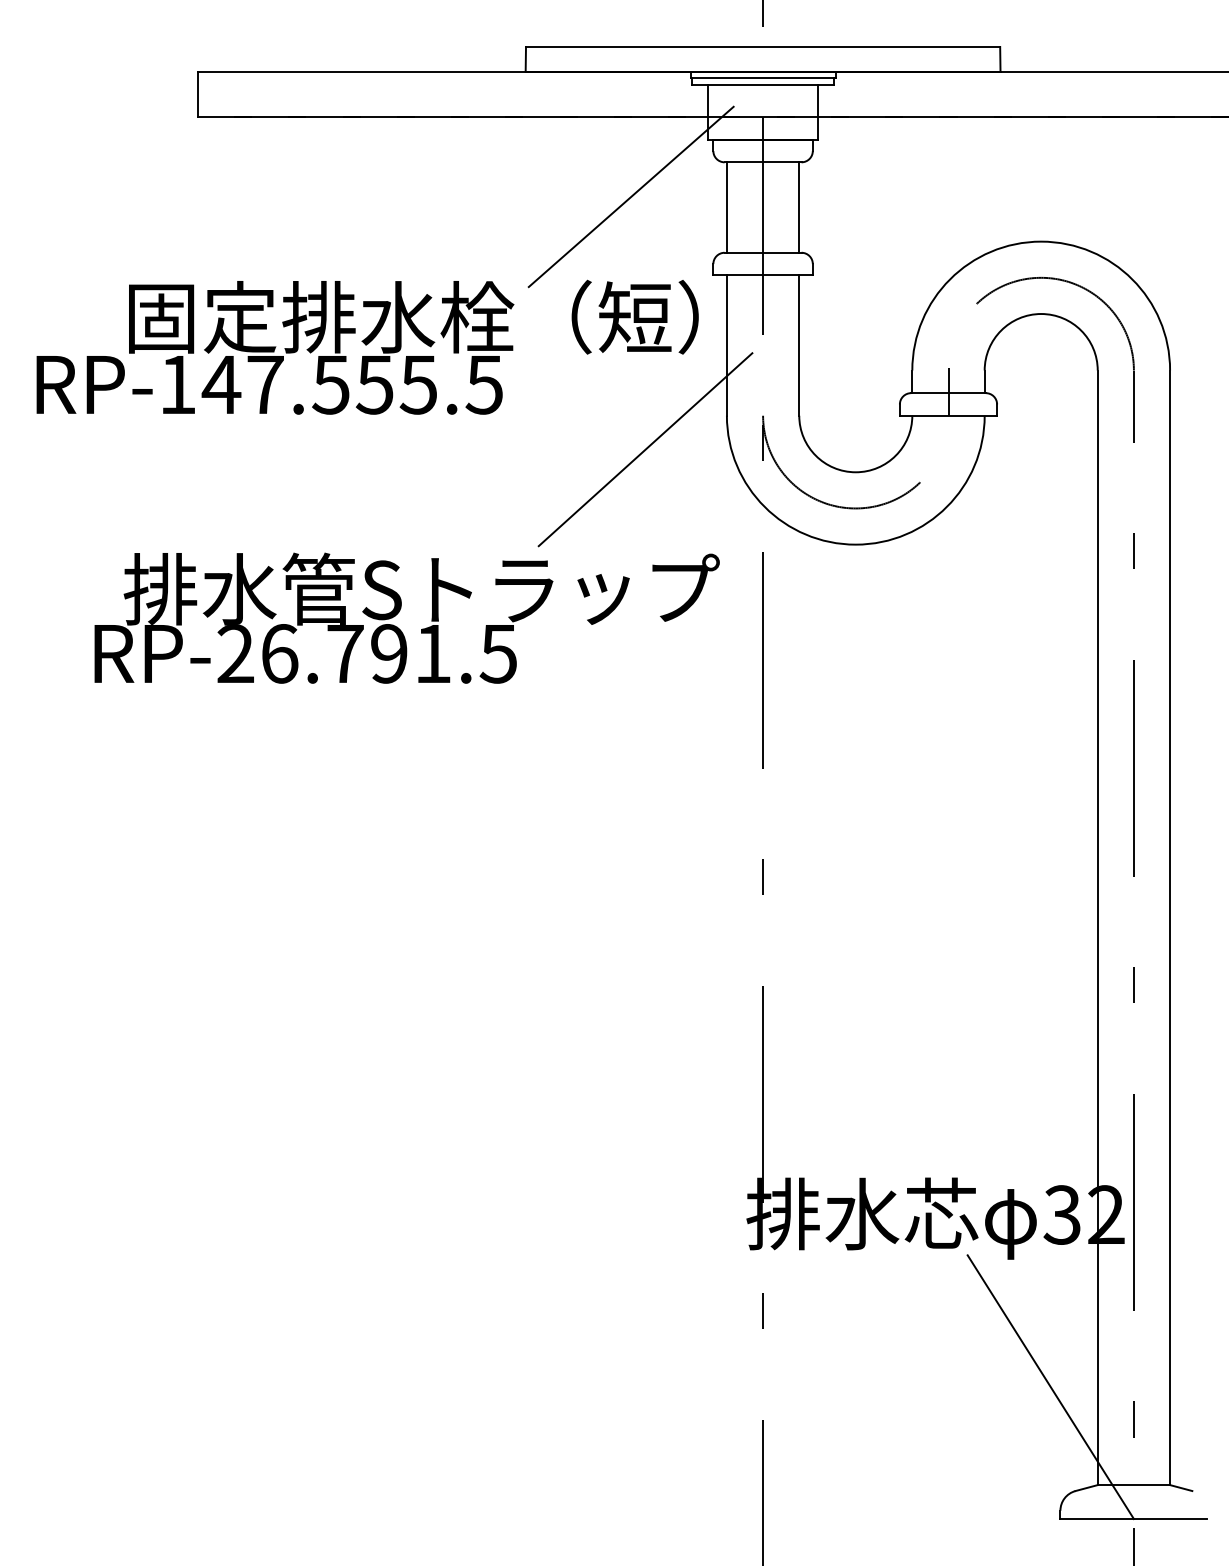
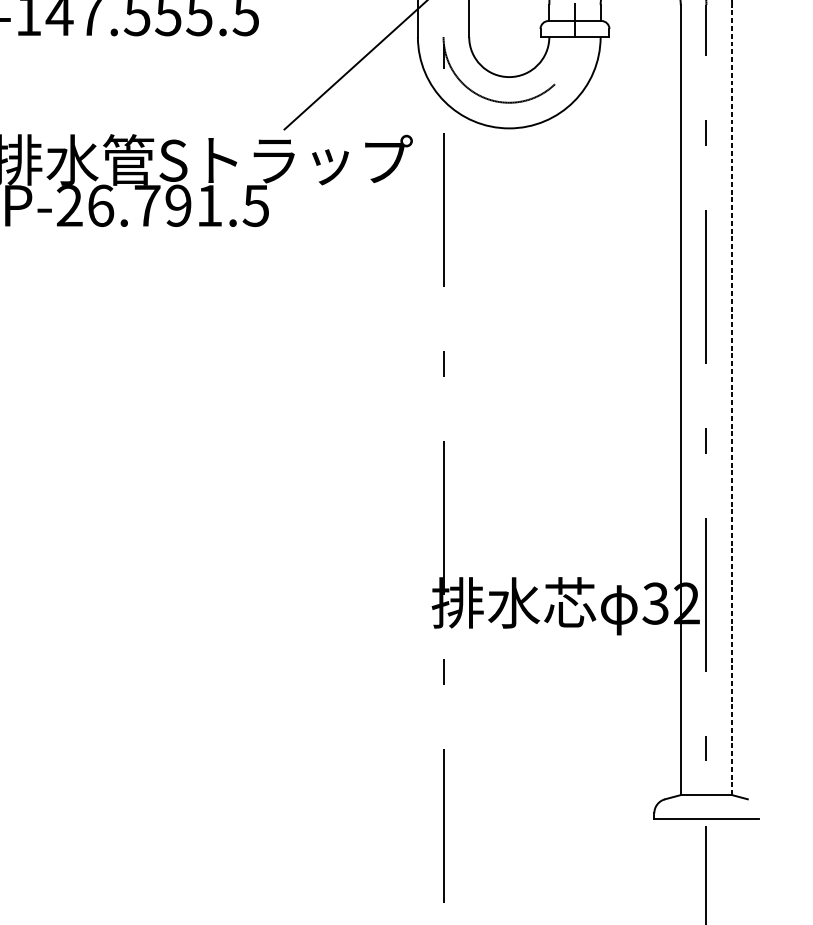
line: (1170, 927) -> (732, 399), solid -> dashed
line: (1050, 1387) -> (647, 725), removed

